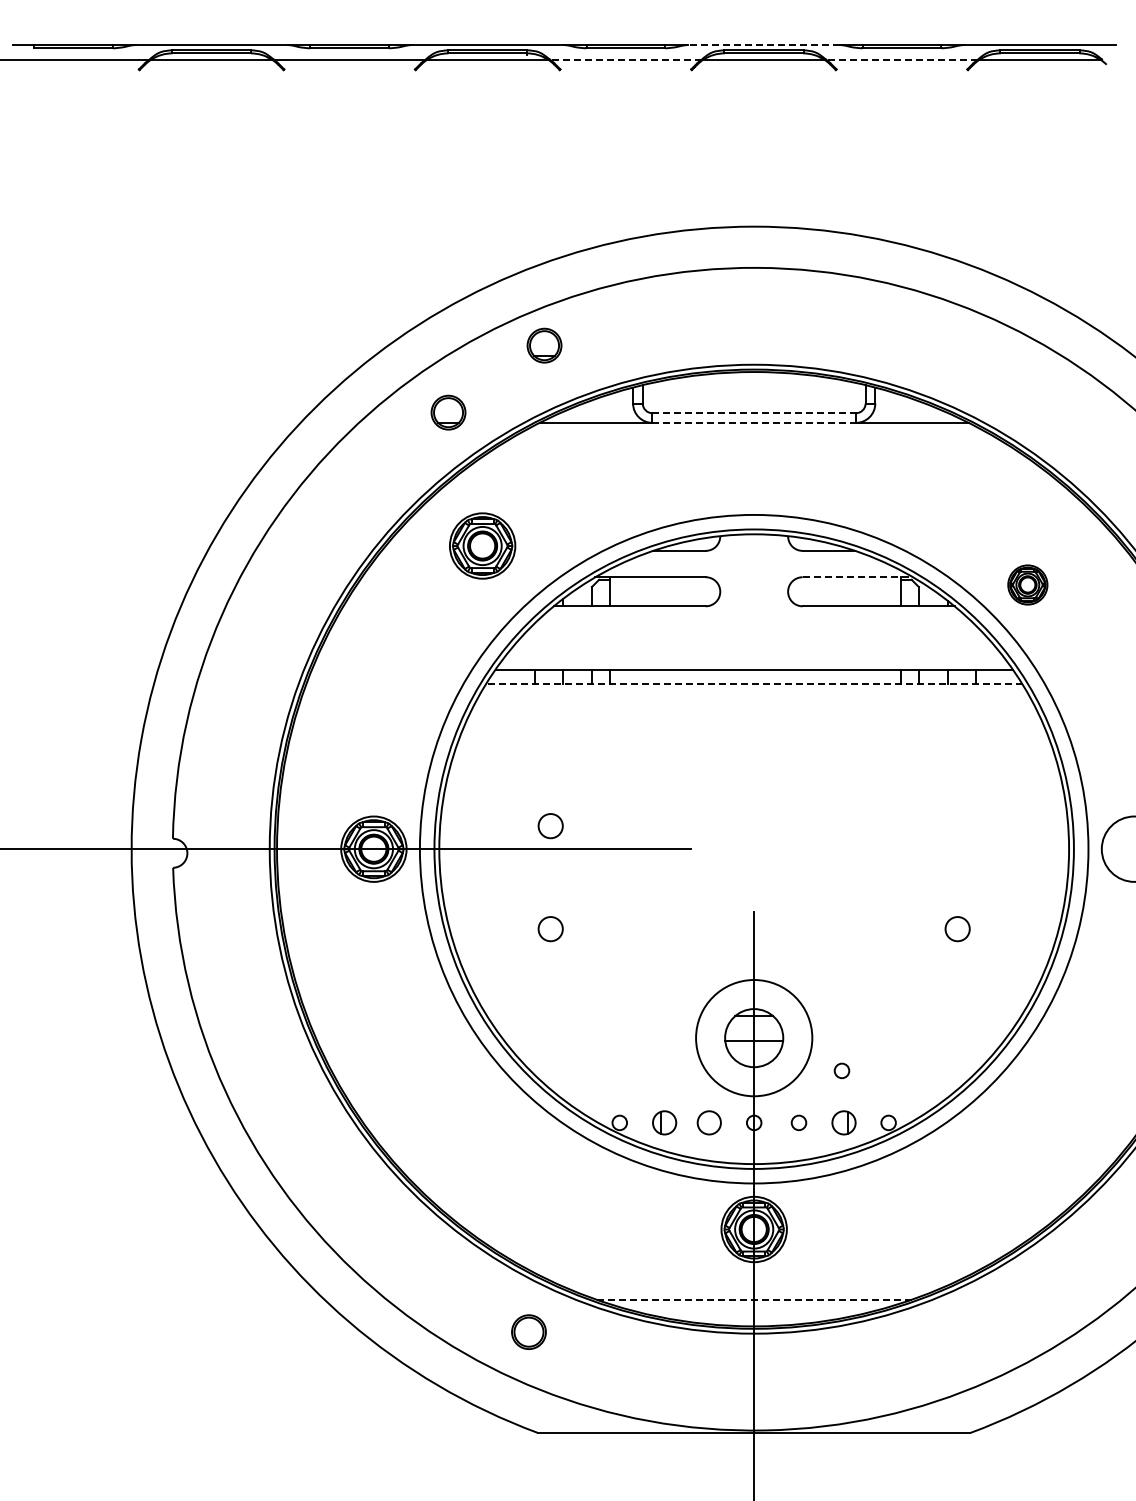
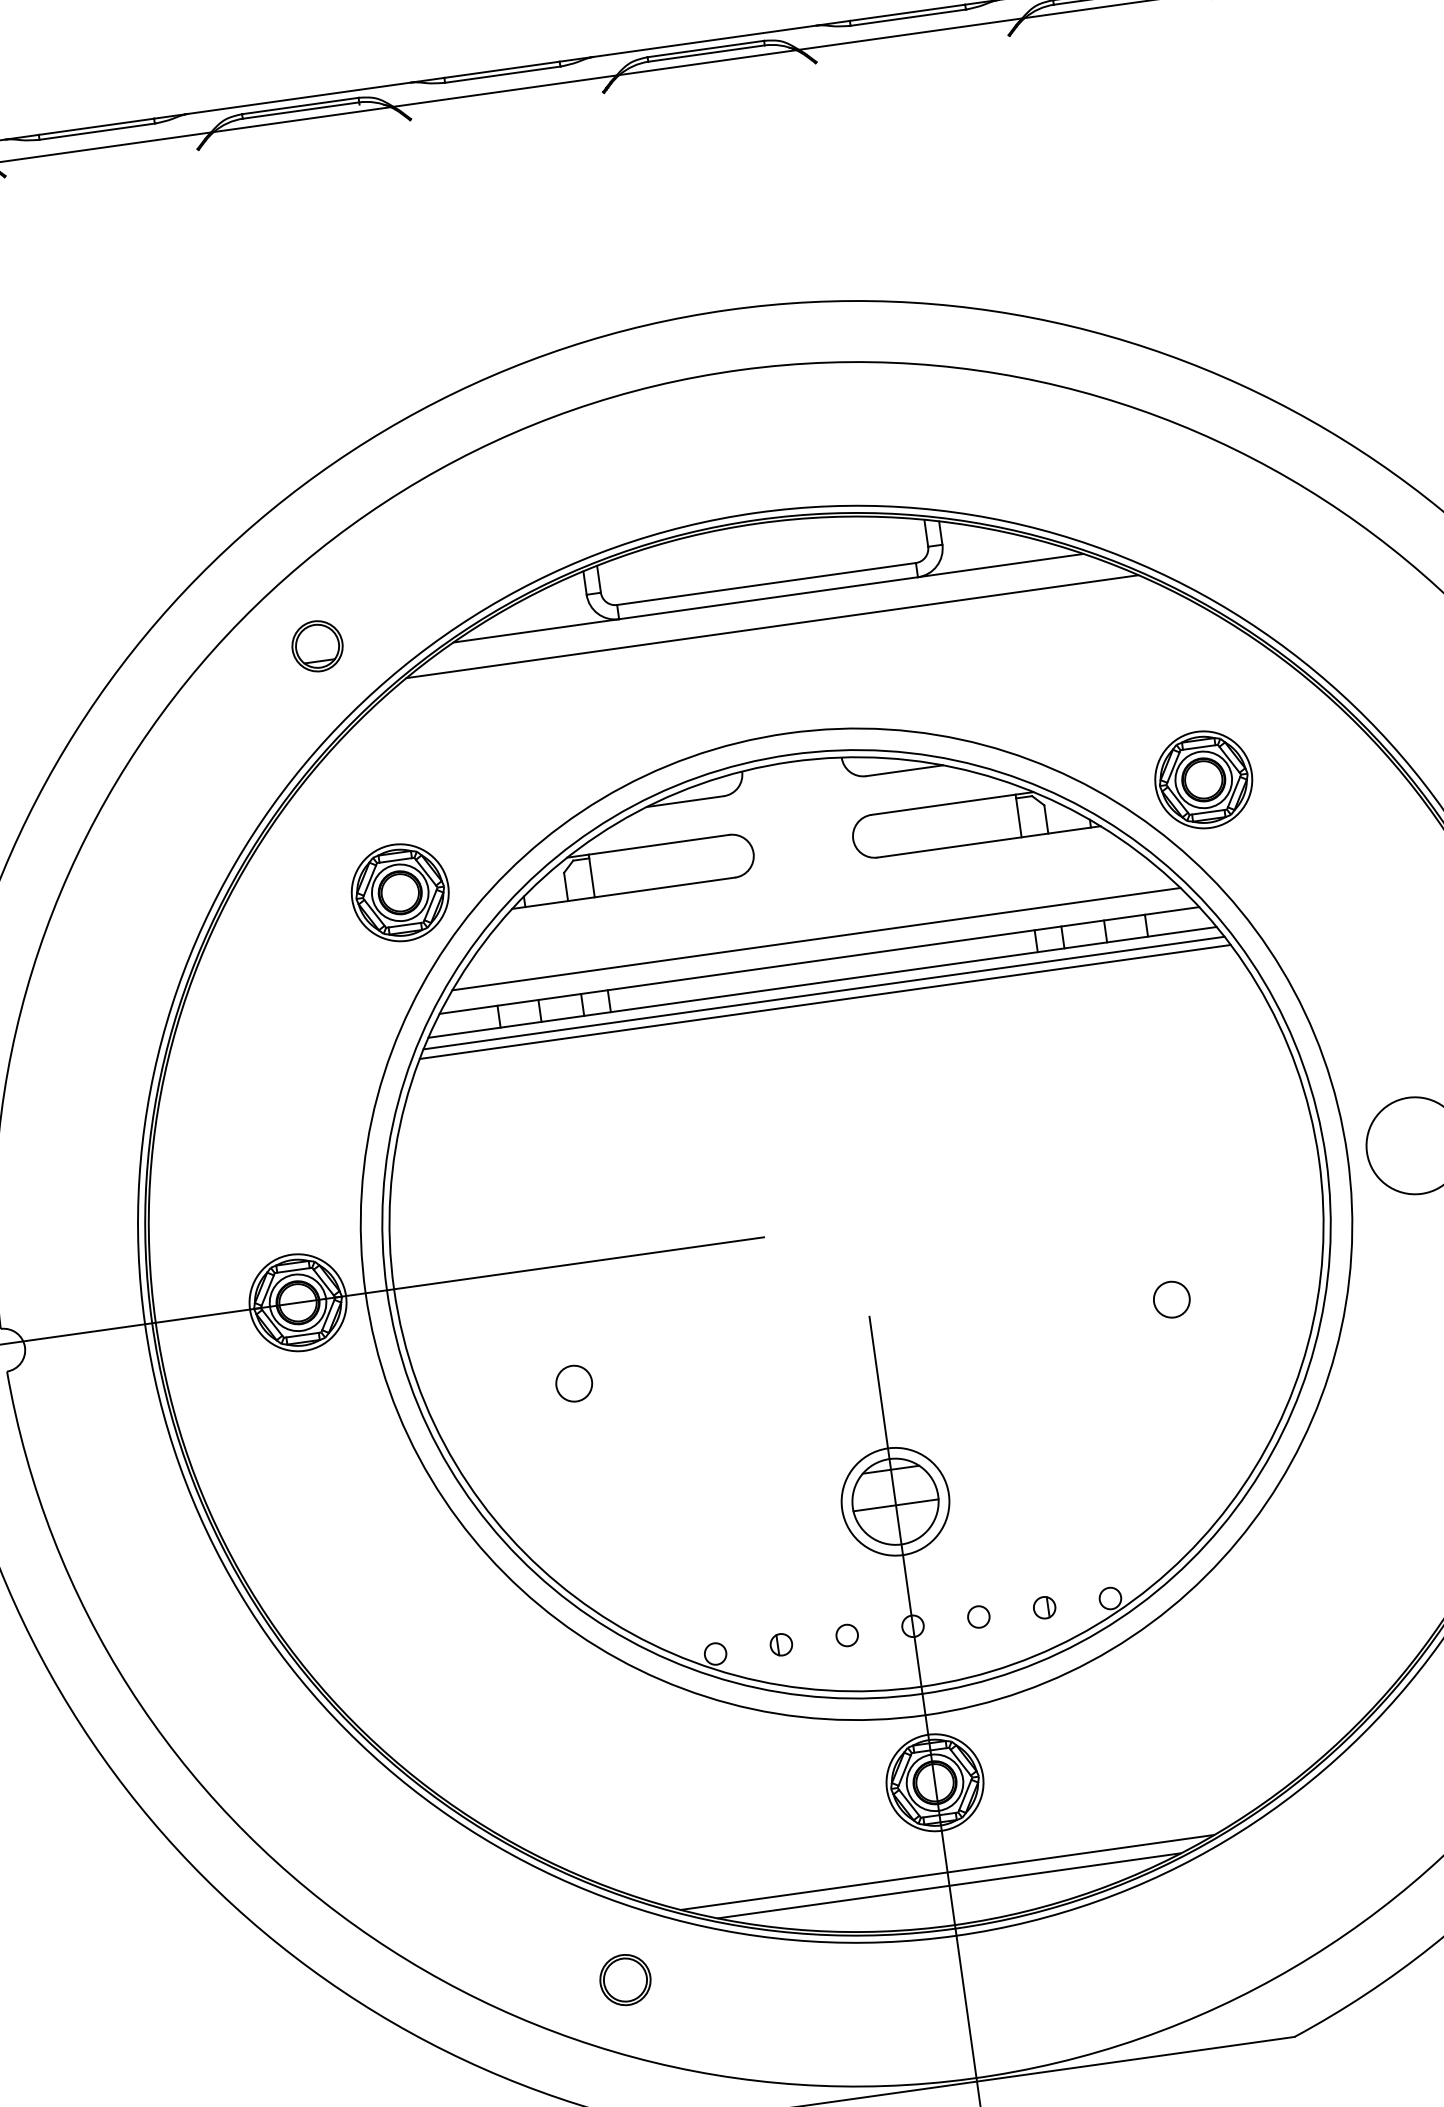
line: (763, 45) -> (704, 42), dashed -> solid
line: (625, 59) -> (504, 91), dashed -> solid
line: (901, 59) -> (909, 34), dashed -> solid
part: (544, 345) -> (444, 527), removed
line: (754, 413) -> (767, 584), dashed -> solid
line: (754, 422) -> (768, 597), dashed -> solid
line: (753, 442) -> (771, 627), added
part: (482, 545) -> (399, 892), moved
line: (858, 577) -> (953, 803), dashed -> solid
part: (1027, 584) -> (1203, 779), size x1.67
line: (754, 655) -> (817, 939), added
line: (753, 684) -> (821, 982), dashed -> solid
line: (753, 691) -> (822, 992), added
line: (754, 697) -> (825, 1001), added
circle: (550, 826) -> (552, 1232), removed
circle: (753, 1037) -> (894, 1500), size x0.62
circle: (841, 1070) -> (1030, 1531), removed
part: (664, 1122) -> (781, 1644), size x0.62
circle: (709, 1122) -> (847, 1634), size x0.62
part: (843, 1122) -> (1044, 1607), size x0.62
line: (753, 1290) -> (946, 1872), added
line: (754, 1299) -> (949, 1885), dashed -> solid

